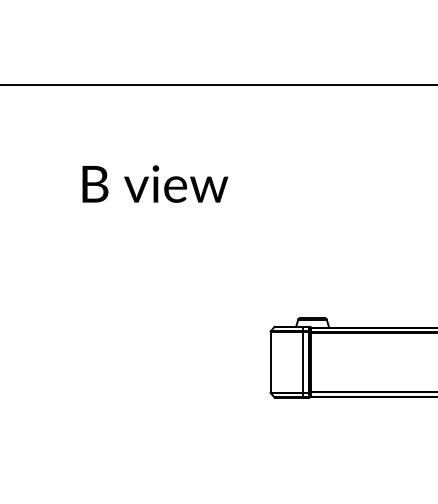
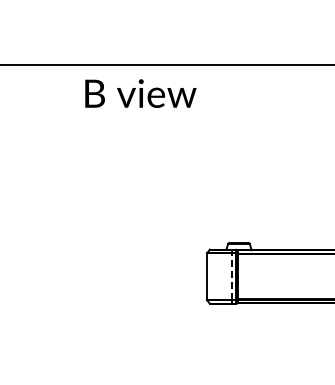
text: (154, 183) -> (140, 93), moved
line: (302, 361) -> (231, 276), solid -> dashed

